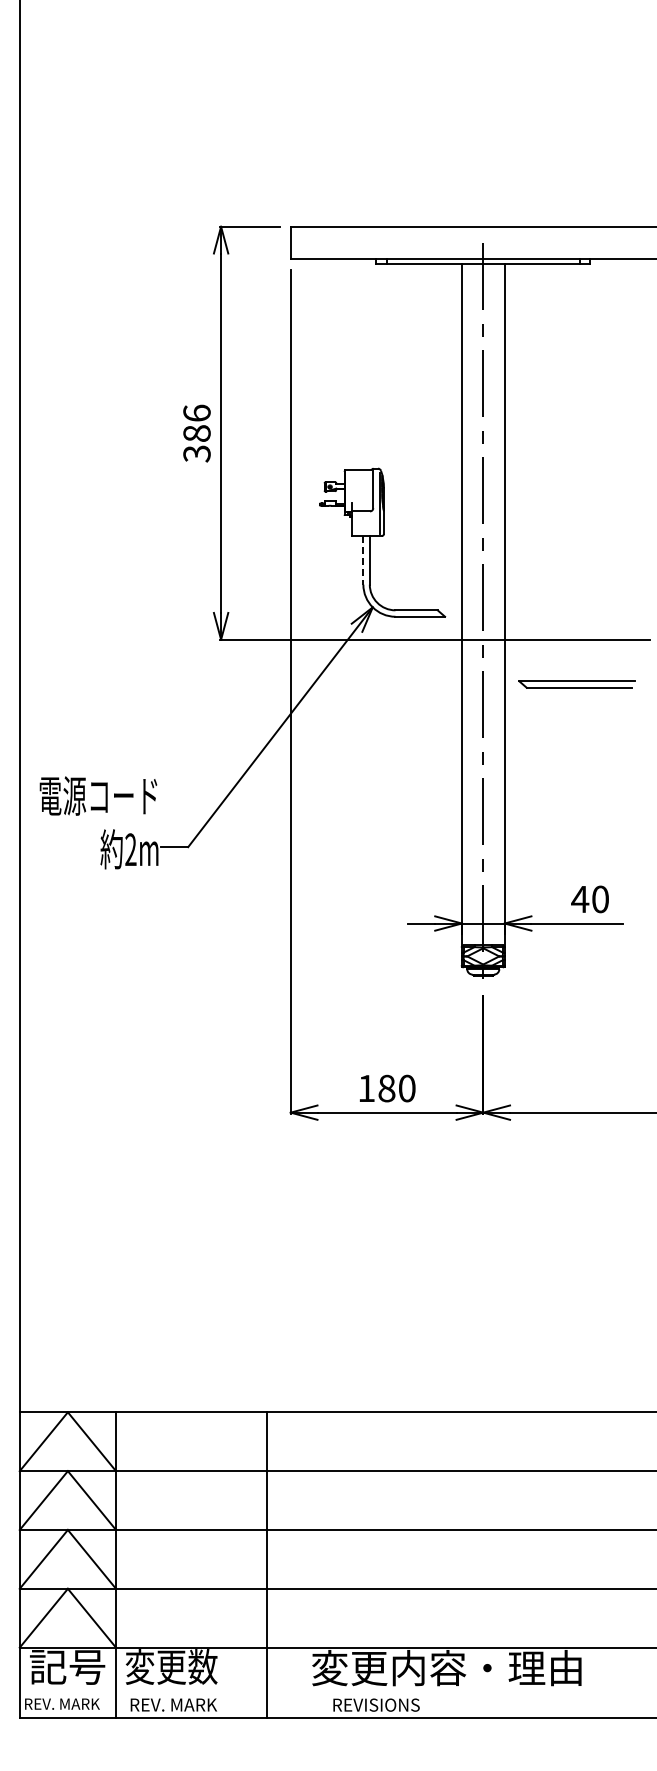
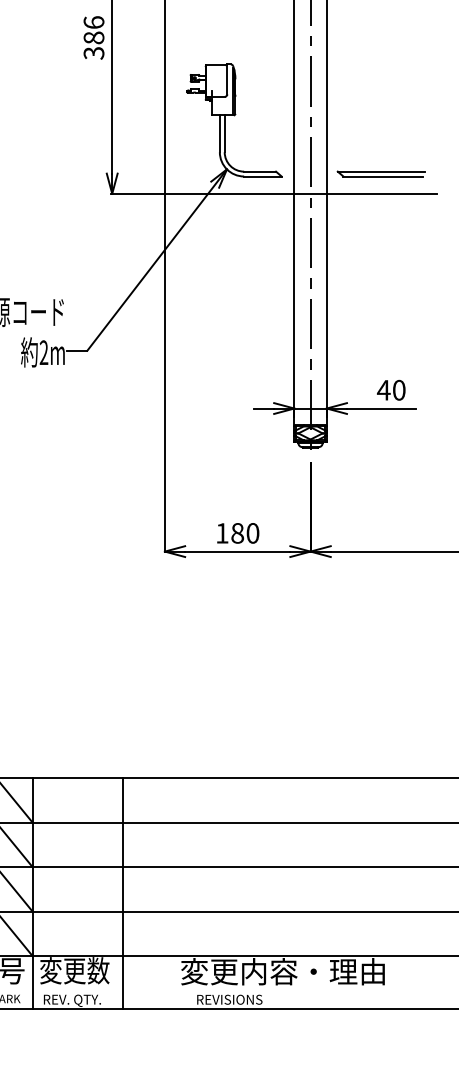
line: (363, 560) -> (219, 133), dashed -> solid
part: (576, 684) -> (381, 174), moved
line: (267, 1564) -> (123, 893), moved
text: (193, 1706) -> (91, 1000), REV. MARK -> REV. QTY.

